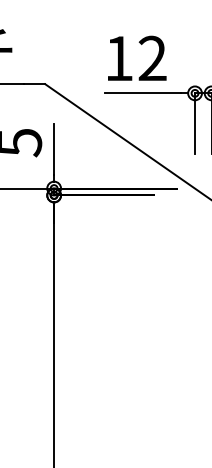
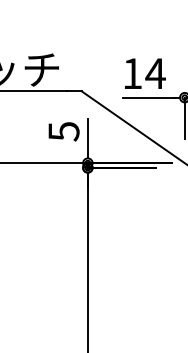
text: (152, 58) -> (155, 73), 12 -> 14

